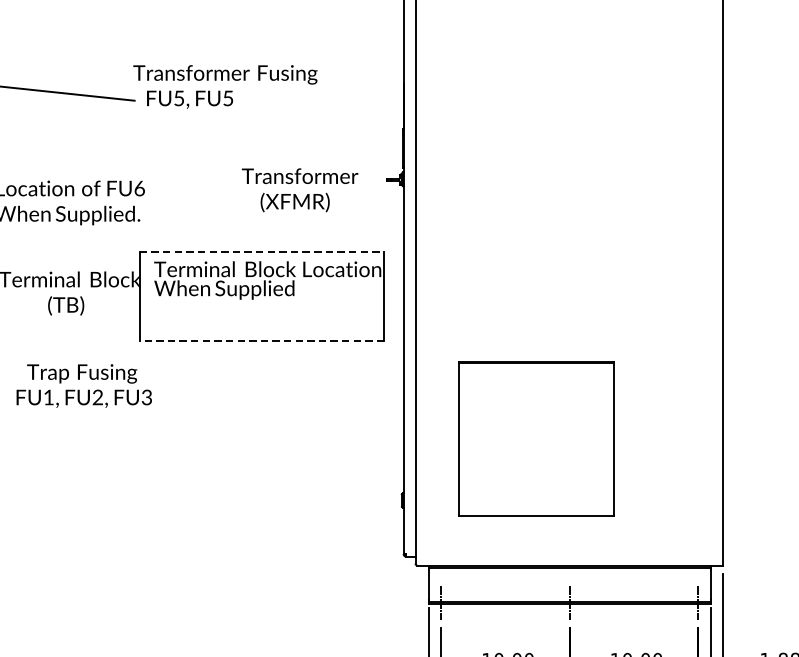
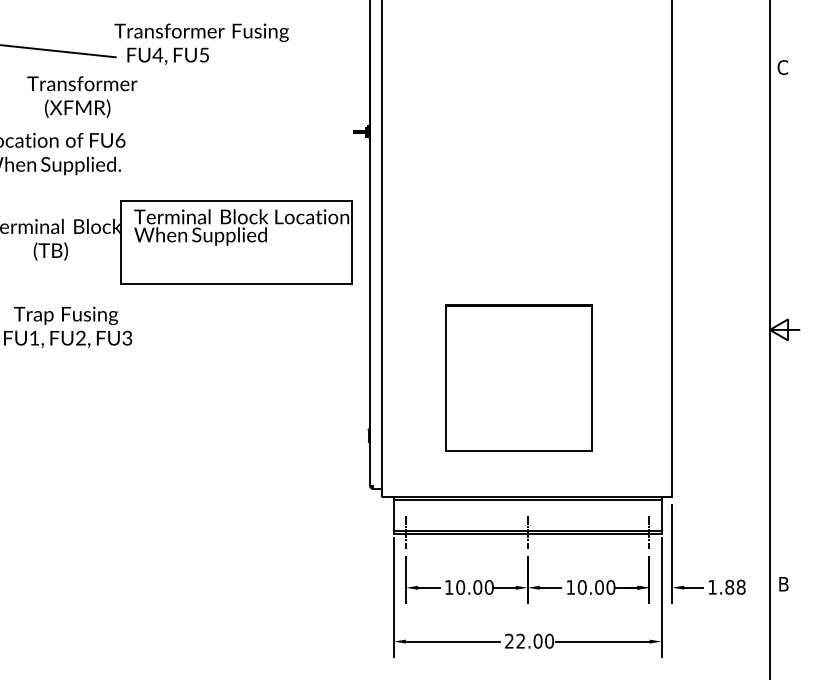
text: (178, 97) -> (157, 54), FU5, -> FU4,
text: (300, 189) -> (82, 96), moved
line: (262, 252) -> (236, 200), dashed -> solid
line: (262, 340) -> (236, 284), dashed -> solid
part: (535, 438) -> (518, 377), moved

